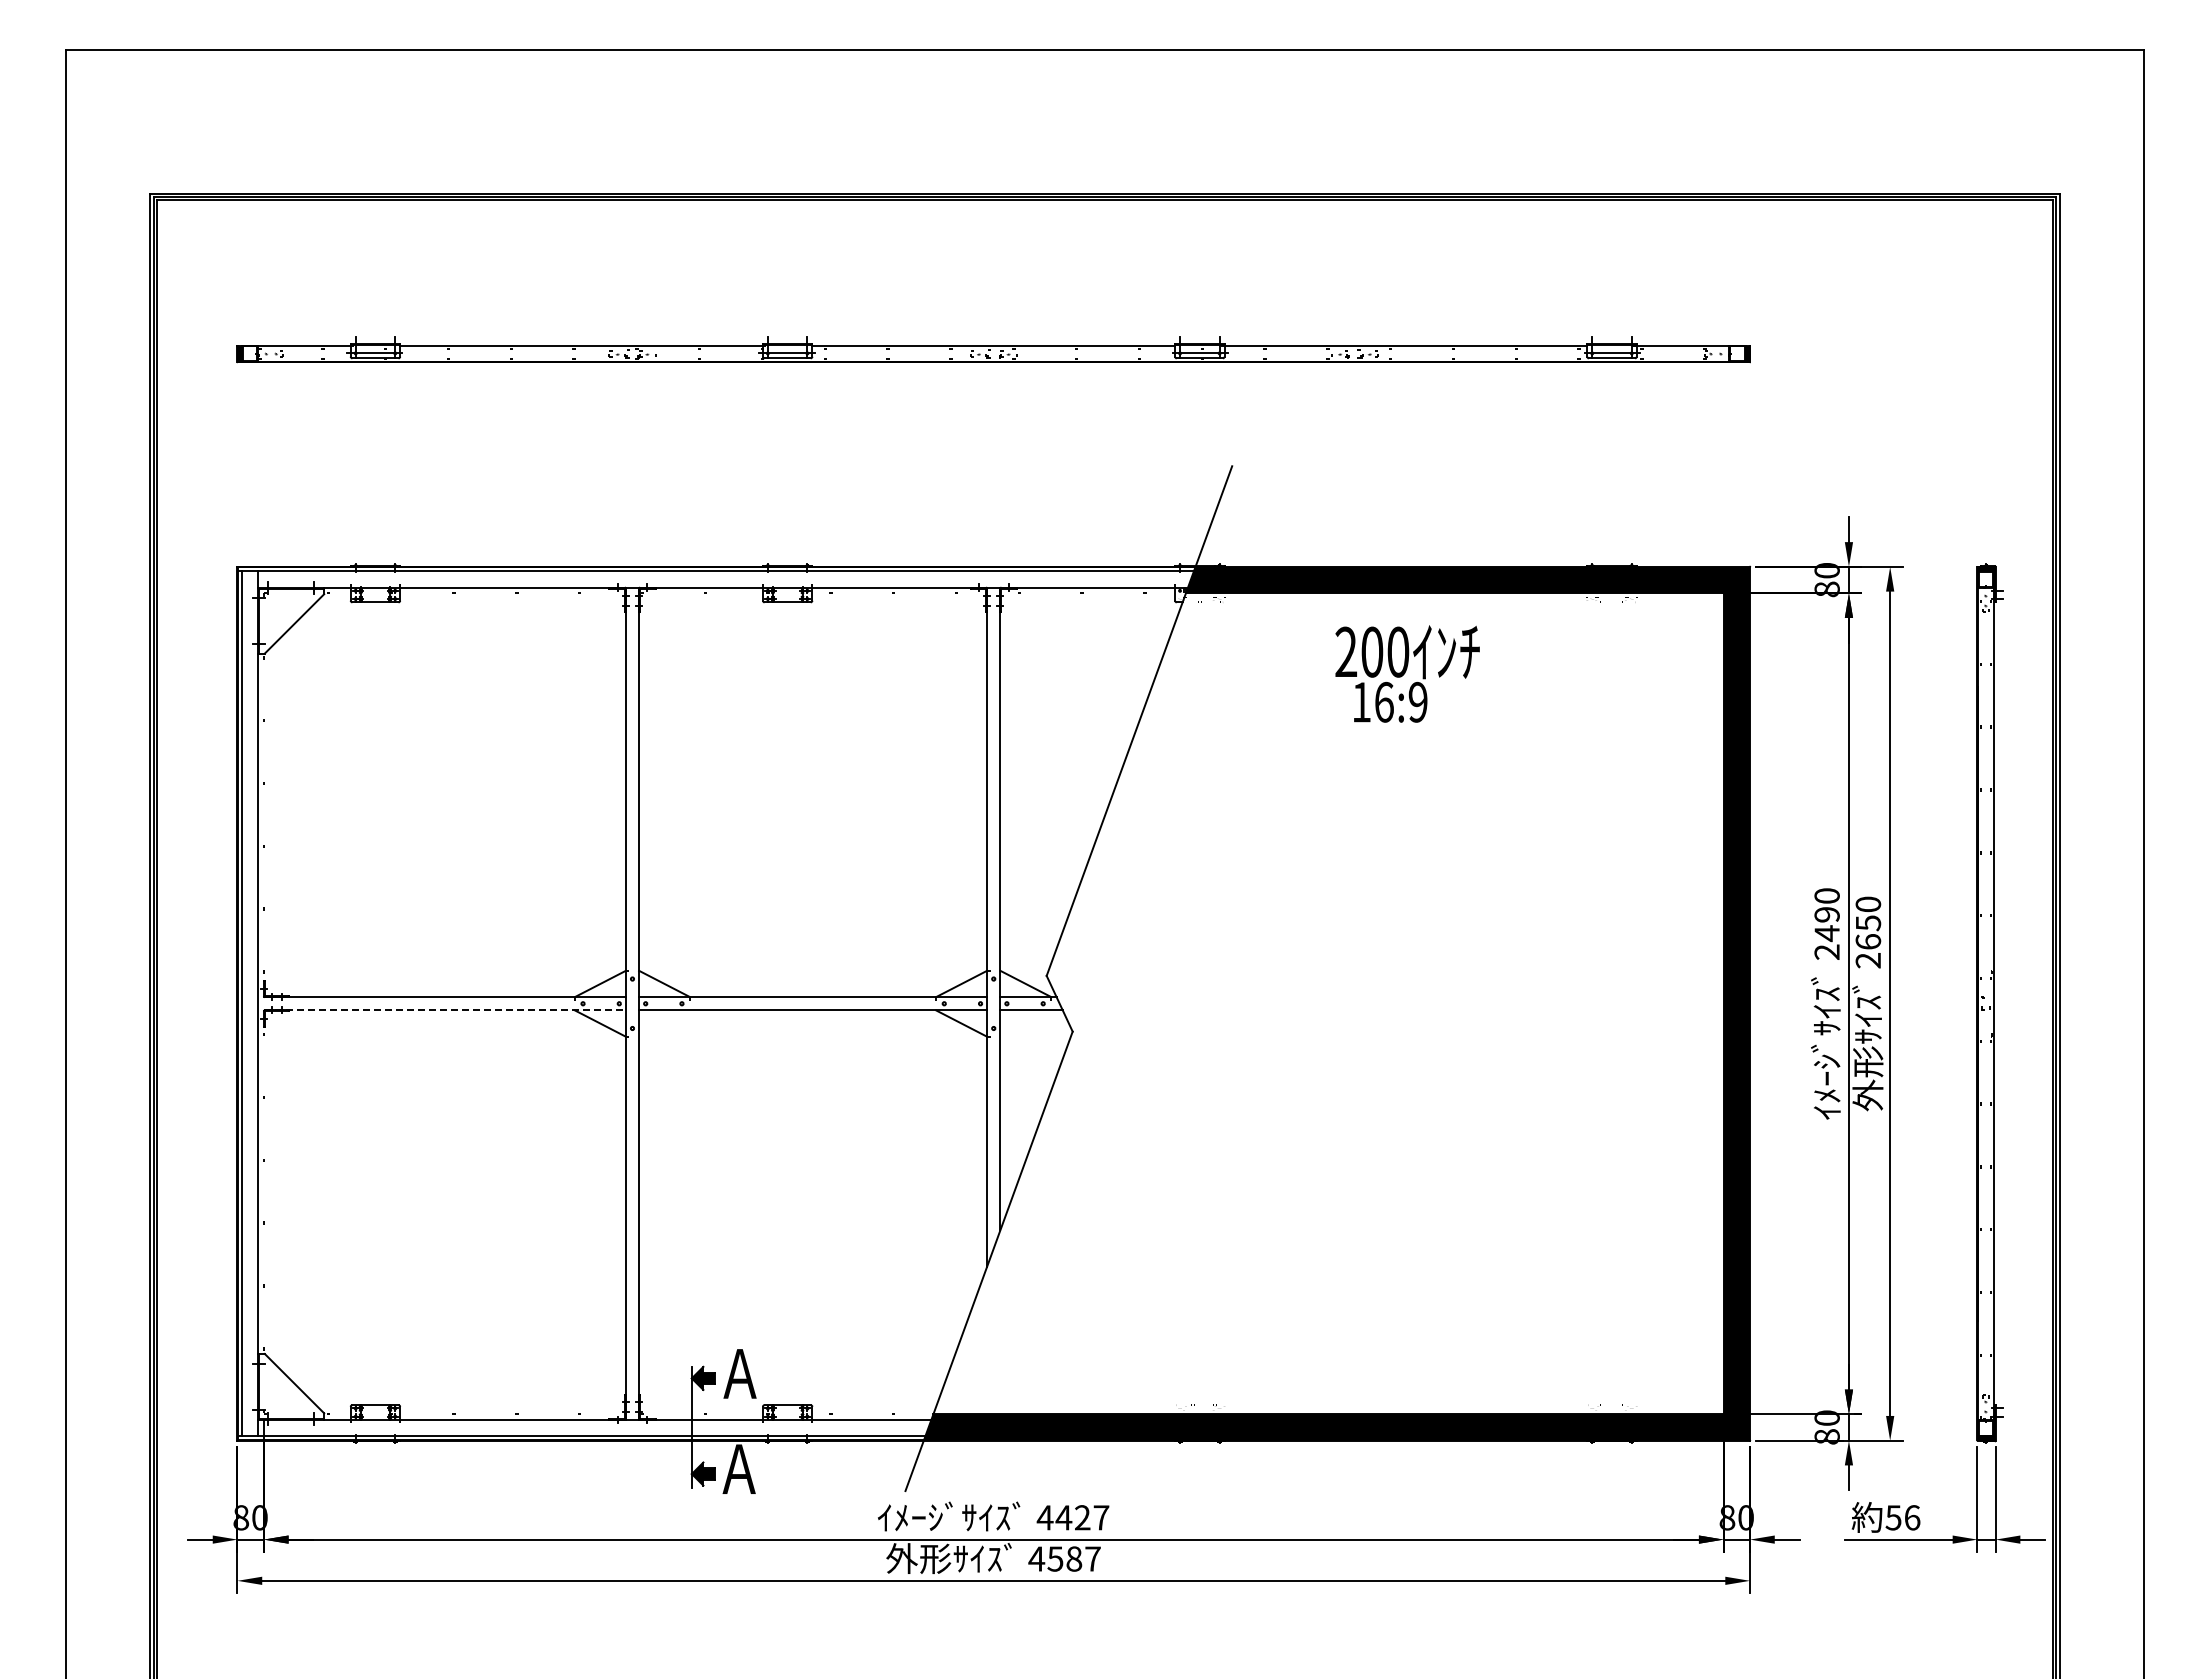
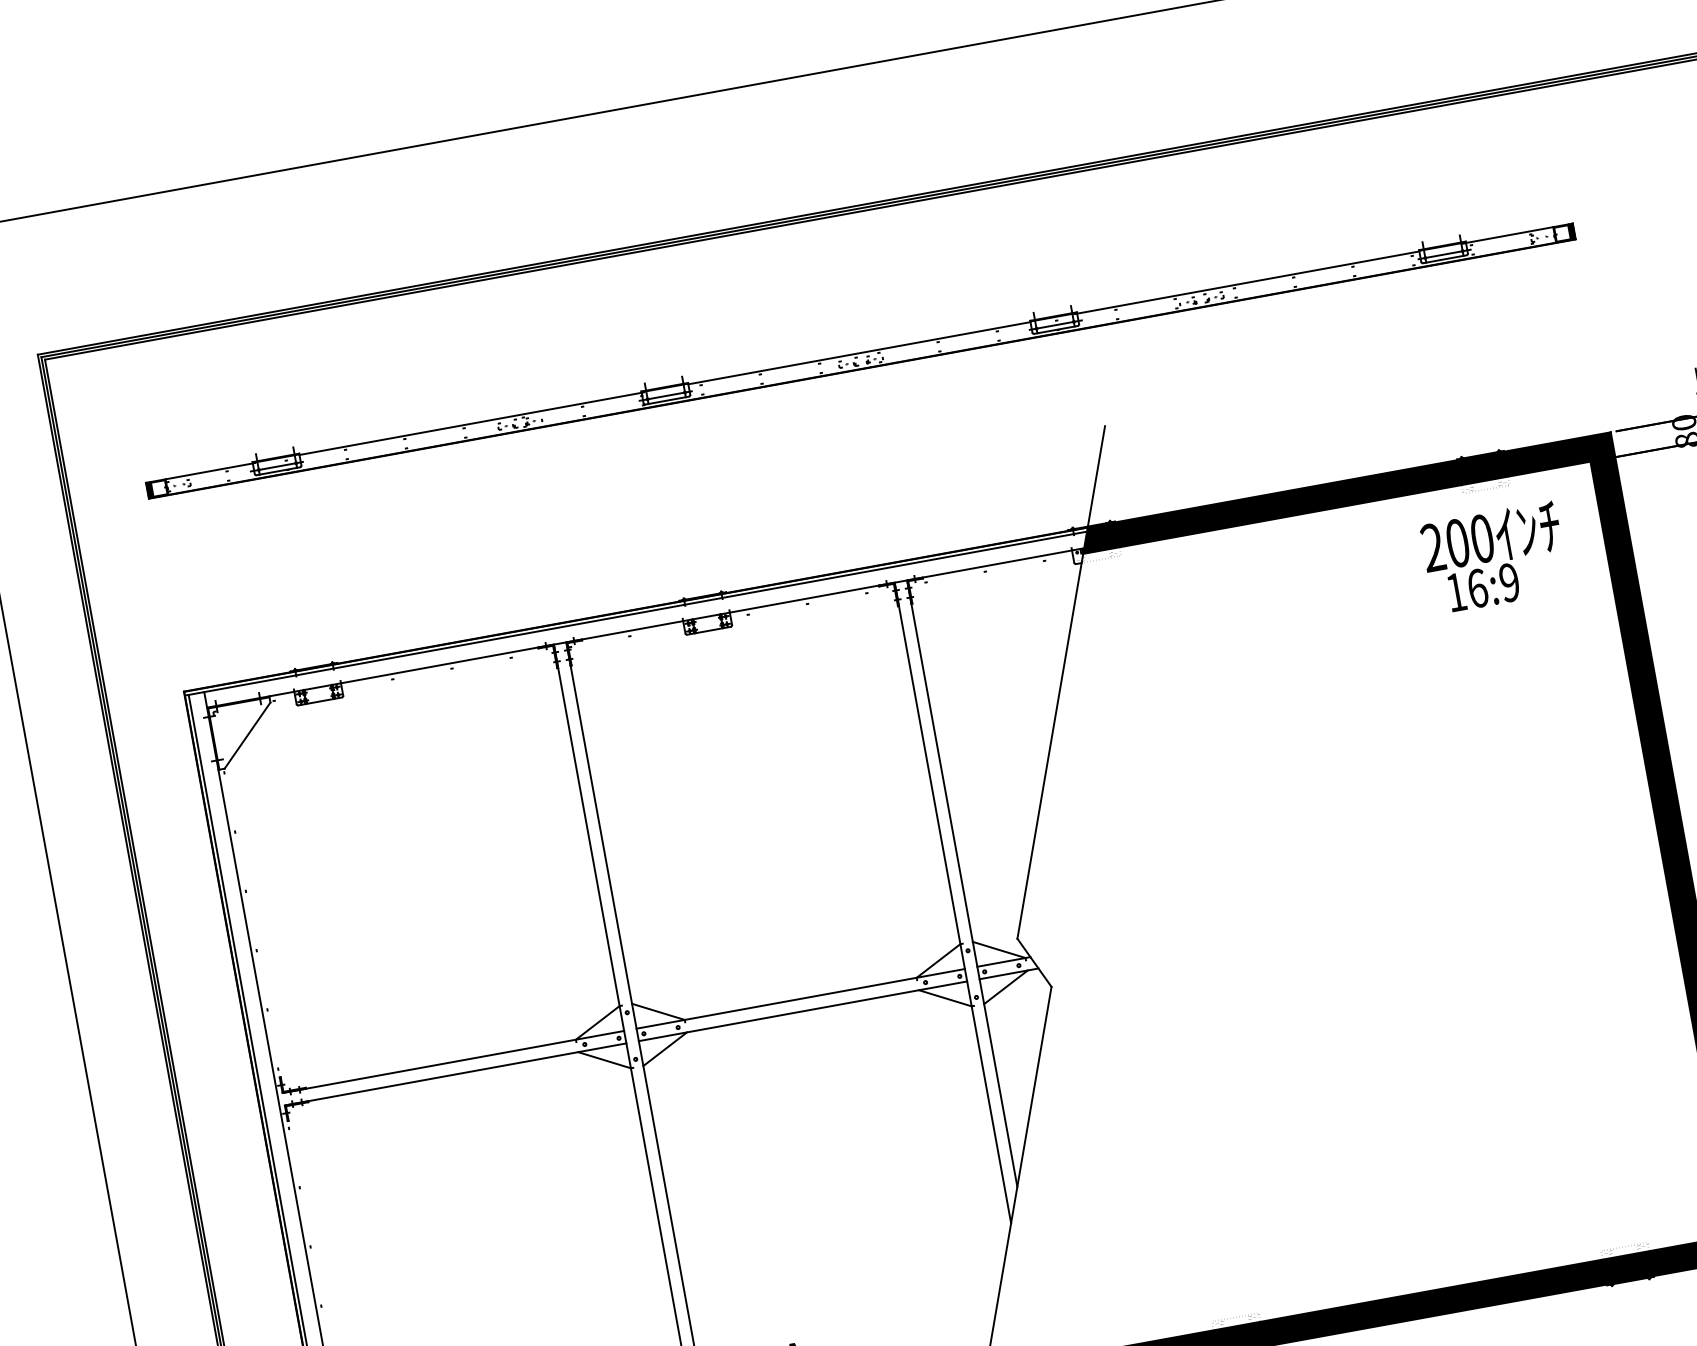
text: (1407, 673) -> (1494, 557), moved
line: (445, 1010) -> (456, 1074), dashed -> solid
line: (664, 1023) -> (665, 1049), added
line: (1025, 1023) -> (1005, 987), added

